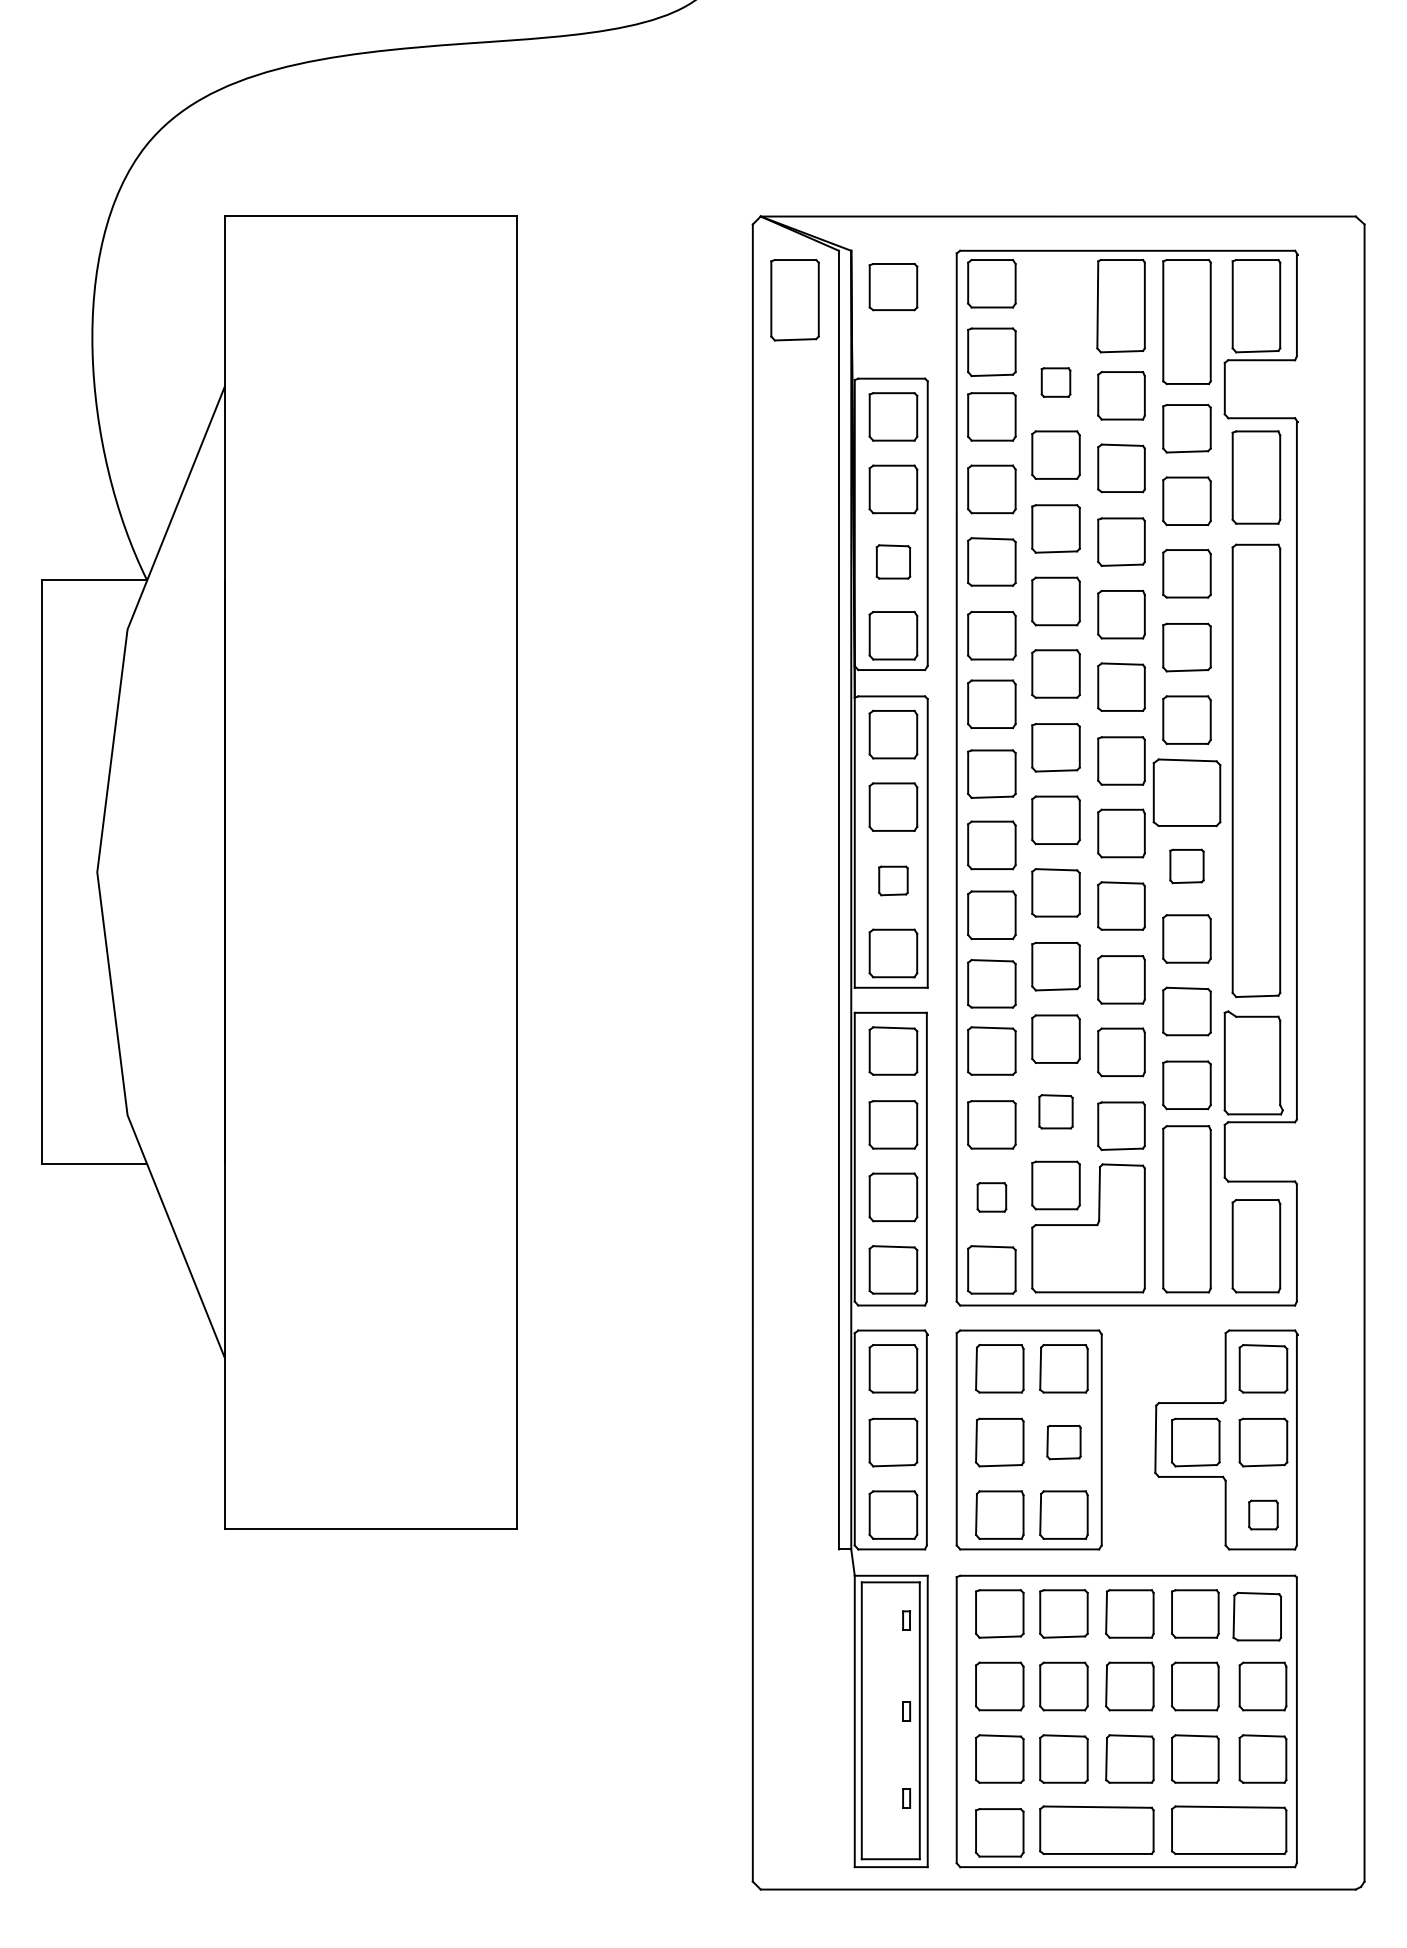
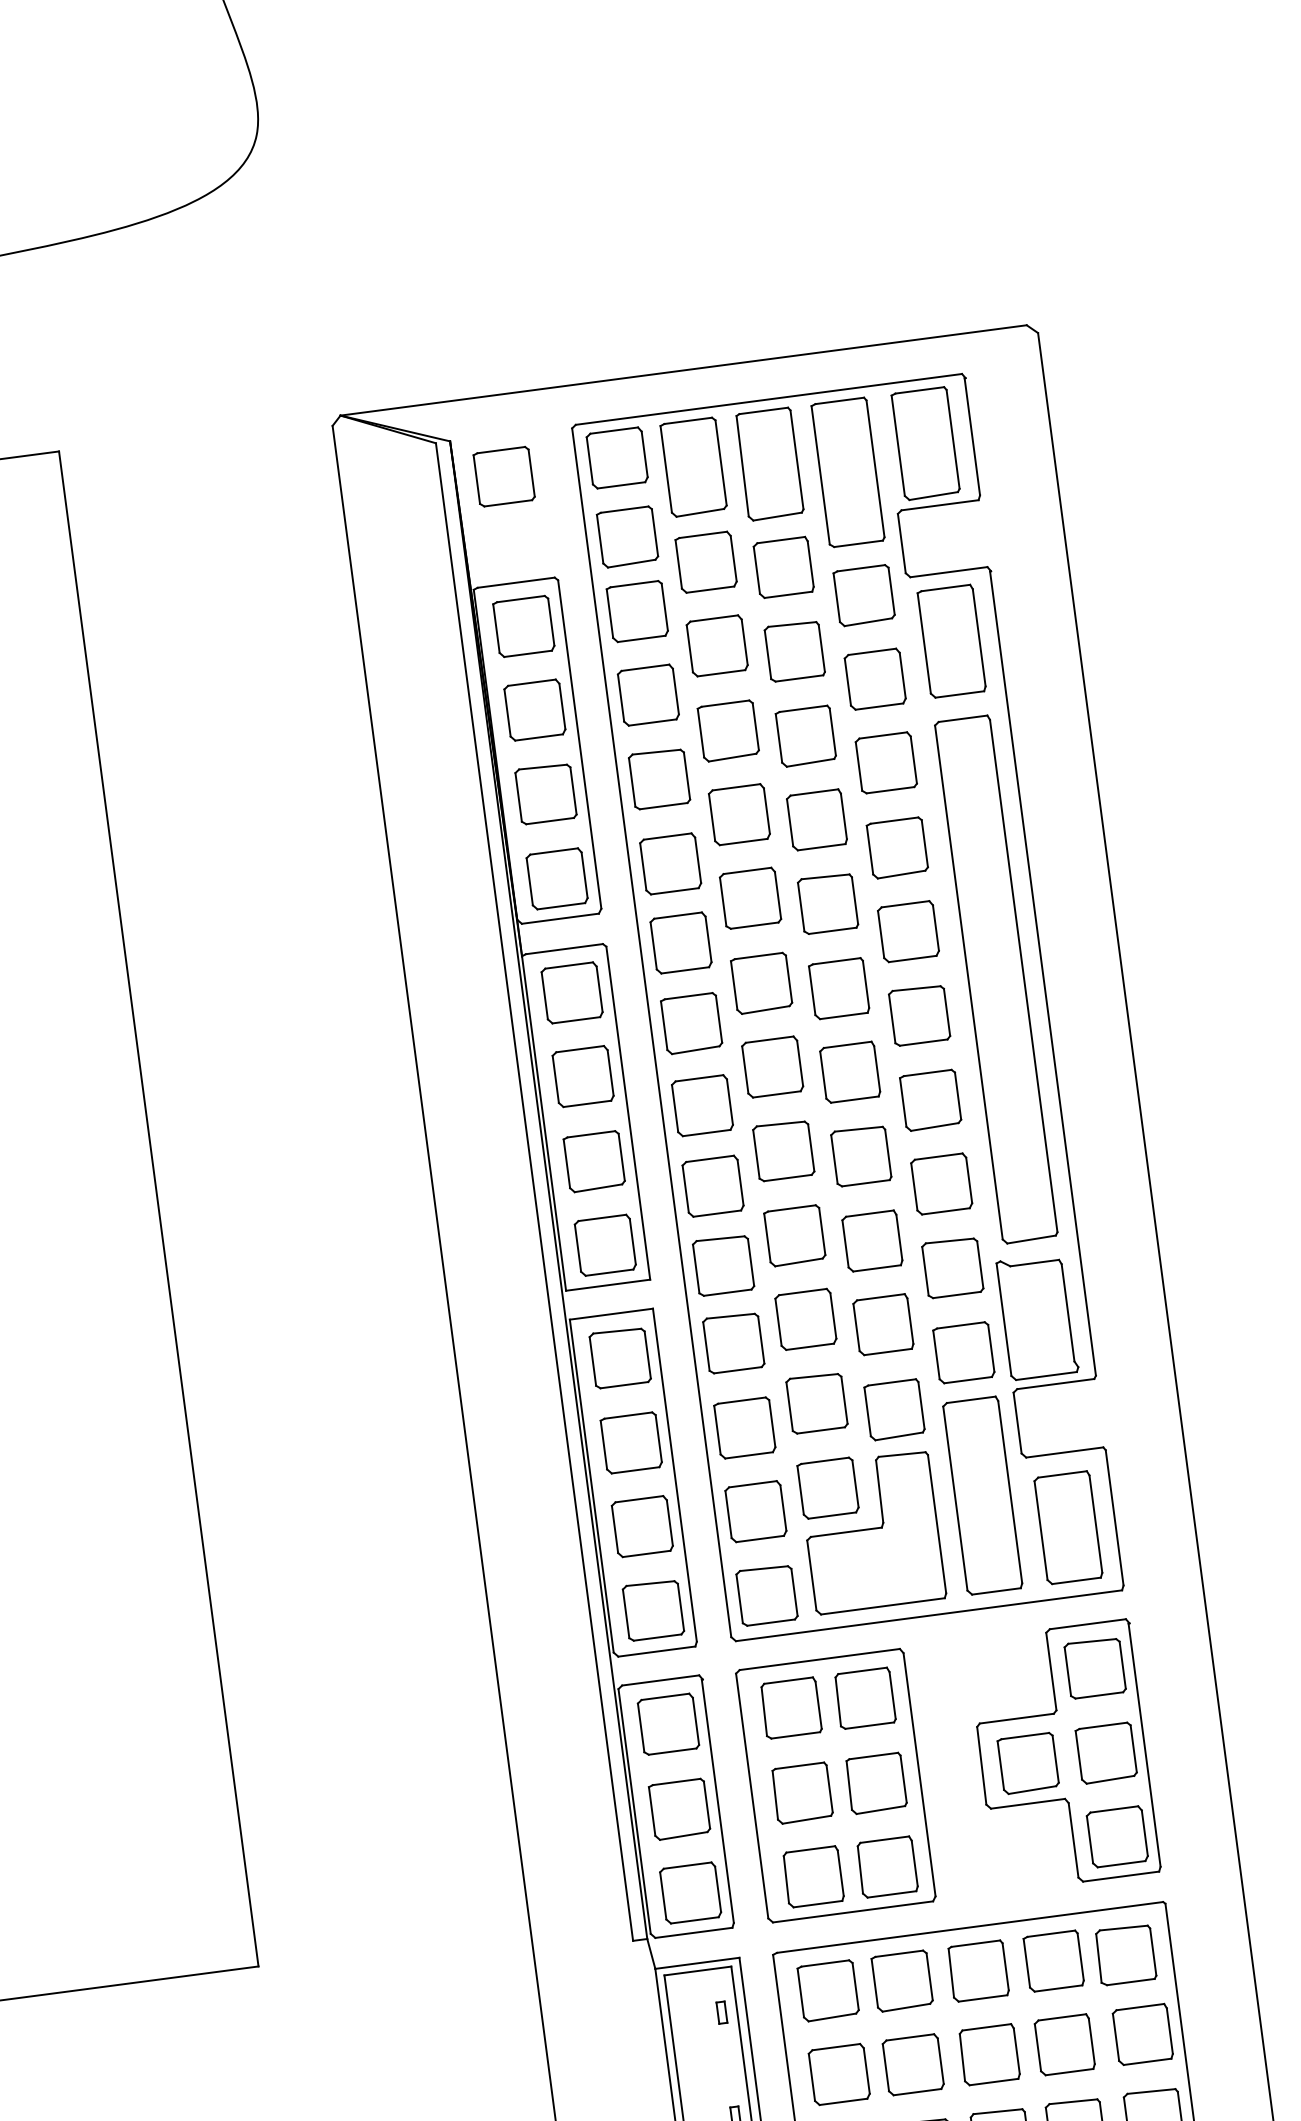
part: (794, 300) -> (693, 467), moved
part: (1055, 382) -> (705, 562), size x1.67
part: (893, 561) -> (546, 793), size x1.43
part: (1186, 792) -> (918, 1015), size x0.71
part: (1186, 866) -> (930, 1100), size x1.43
part: (893, 880) -> (594, 1161), size x1.67
part: (1055, 1111) -> (816, 1402), size x1.43
part: (991, 1197) -> (755, 1511), size x1.67
part: (1063, 1442) -> (875, 1783), size x1.43
part: (1263, 1514) -> (1117, 1836), size x1.67

